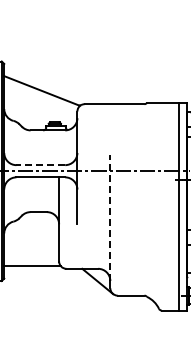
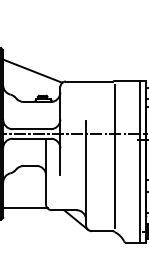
line: (40, 165) -> (31, 129), dashed -> solid
line: (146, 200) -> (114, 156), added
line: (110, 217) -> (86, 170), dashed -> solid

